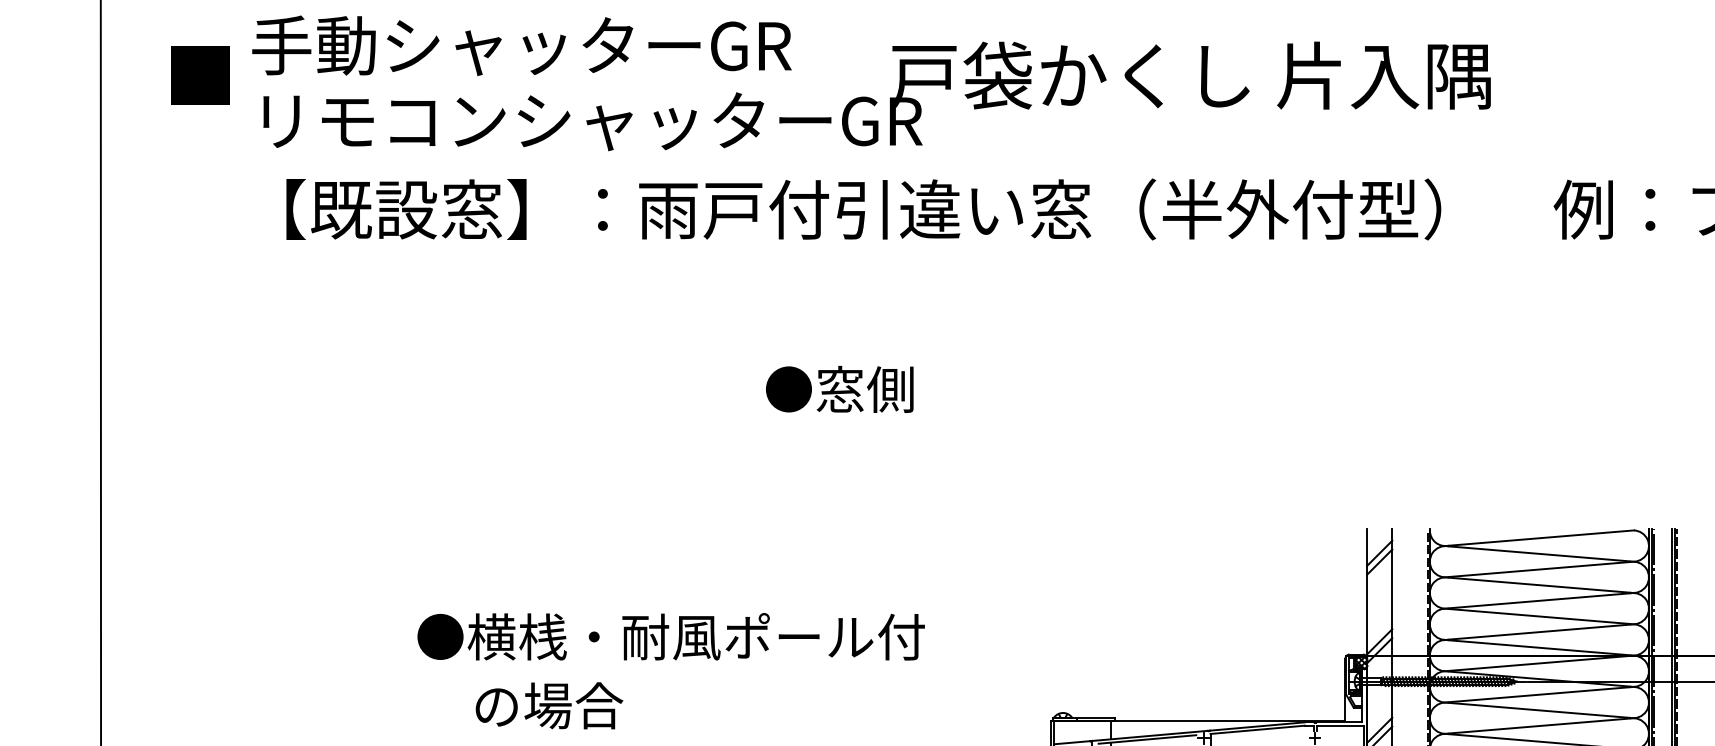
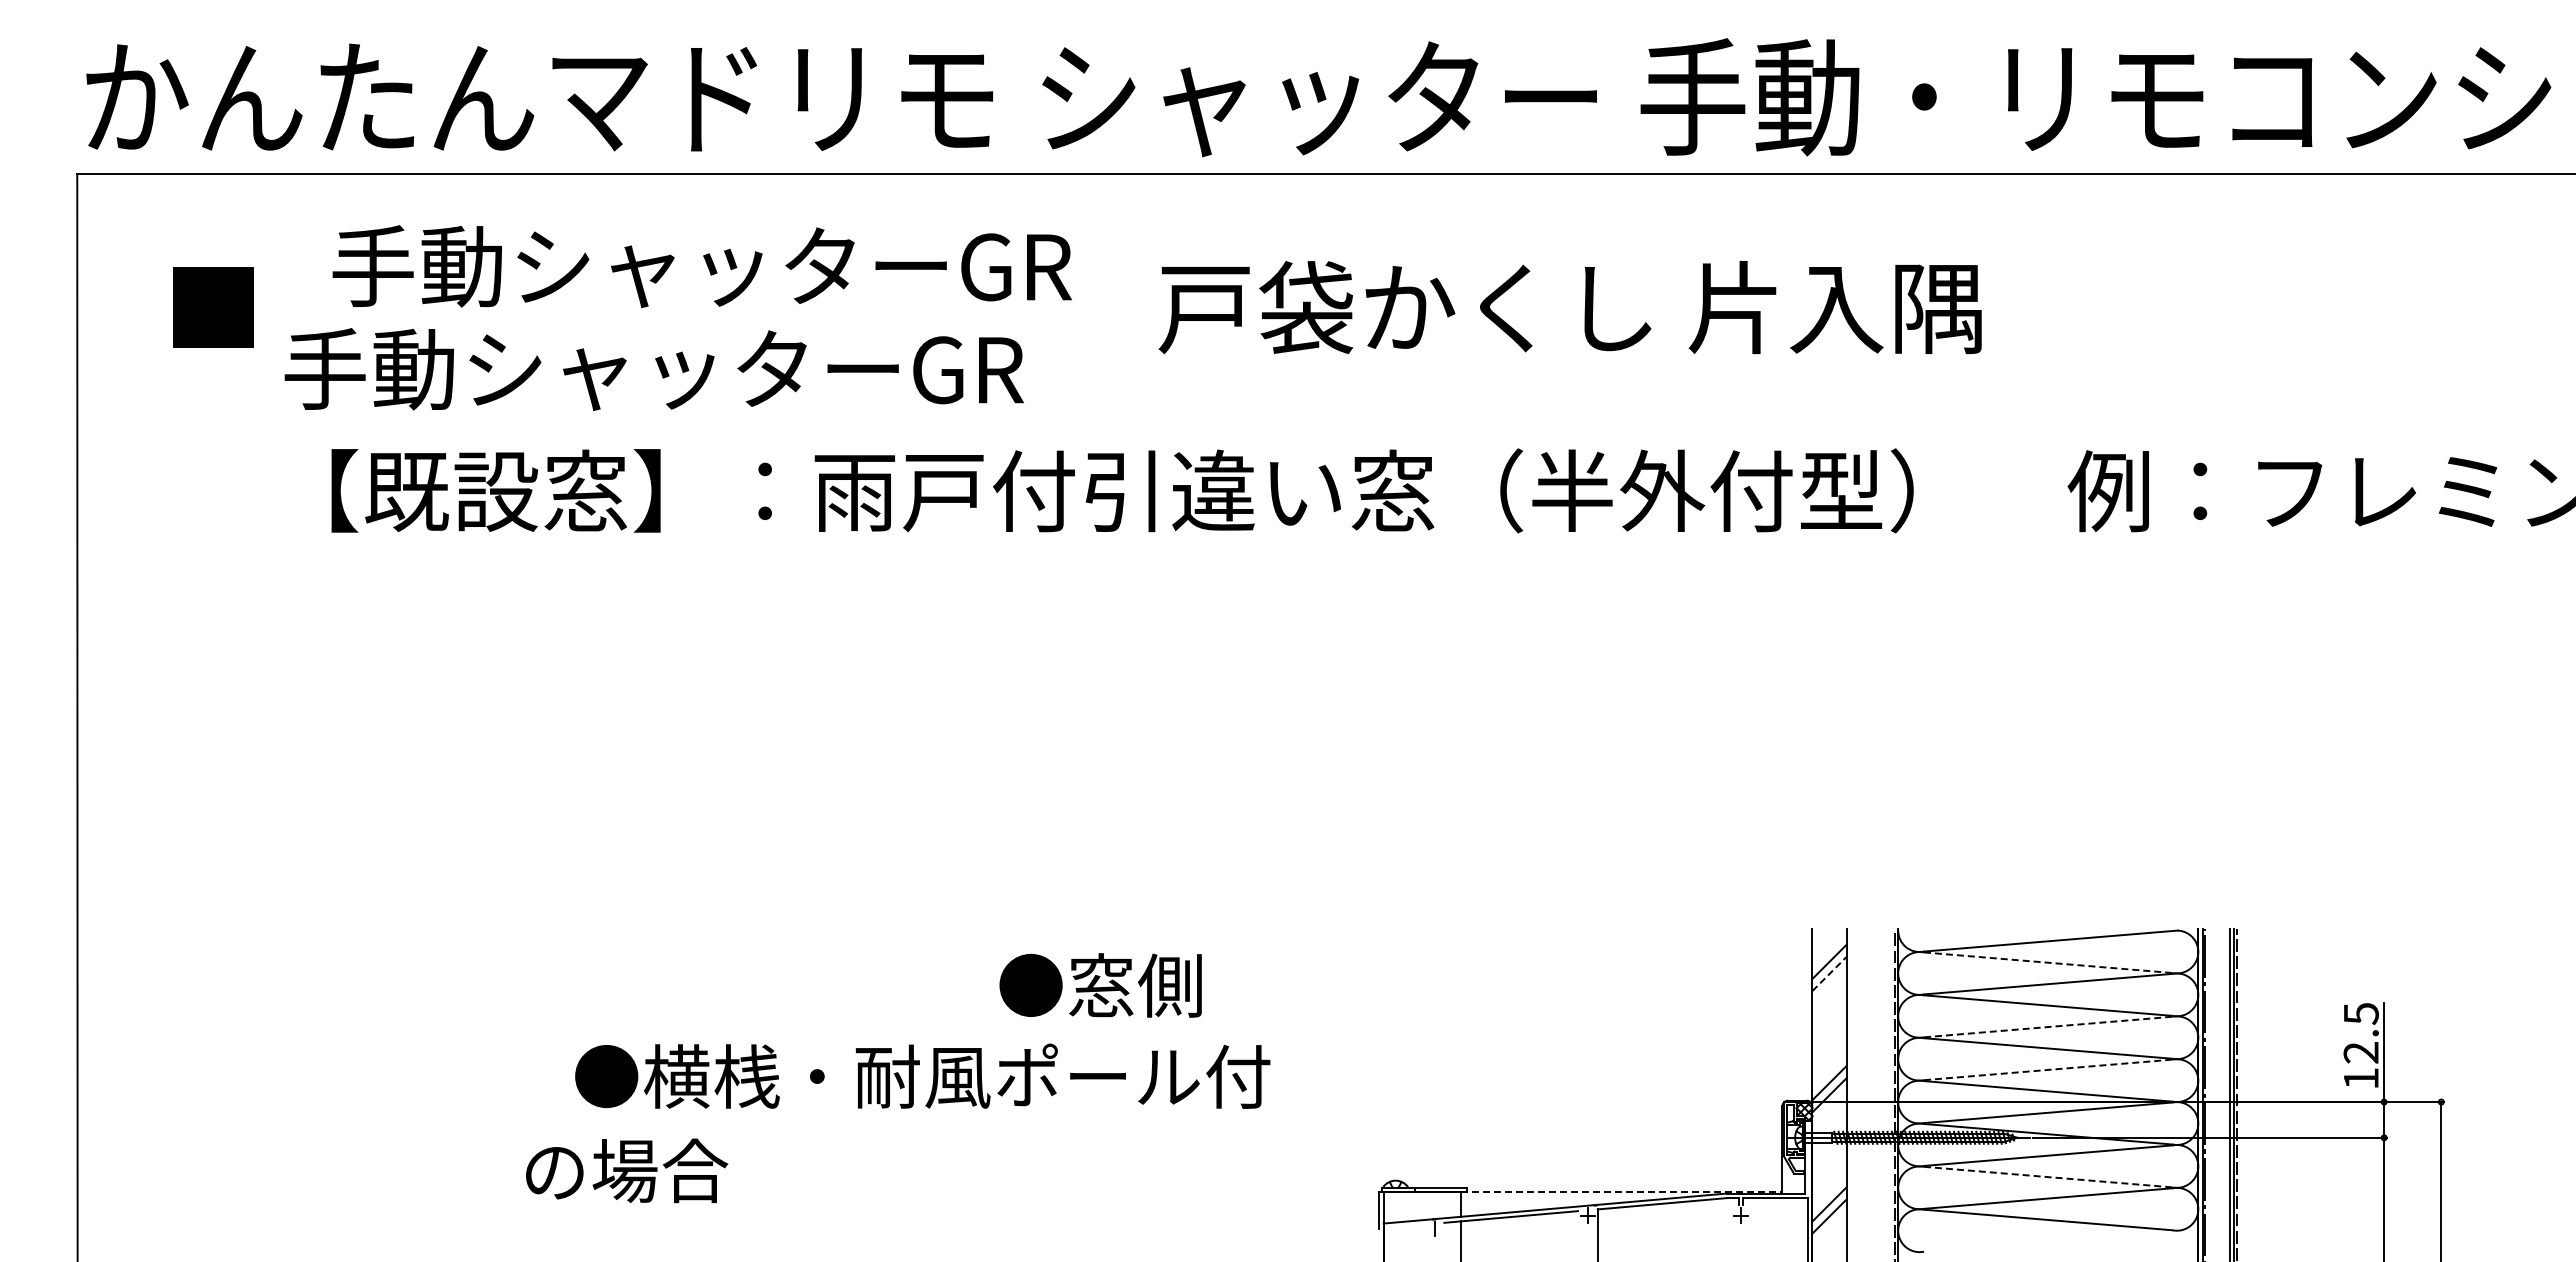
text: (521, 45) -> (701, 266), moved
text: (587, 120) -> (743, 369), リモコンシャッターGR -> 手動シャッターGR
text: (839, 389) -> (1100, 985), moved
line: (1539, 553) -> (2048, 962), solid -> dashed
line: (1379, 561) -> (1829, 973), solid -> dashed
line: (1539, 601) -> (2048, 1027), solid -> dashed
line: (1539, 631) -> (2048, 1069), solid -> dashed
text: (671, 636) -> (922, 1075), moved
text: (549, 705) -> (627, 1170), moved
line: (1539, 710) -> (2048, 1177), solid -> dashed
line: (1227, 721) -> (1621, 1192), solid -> dashed

